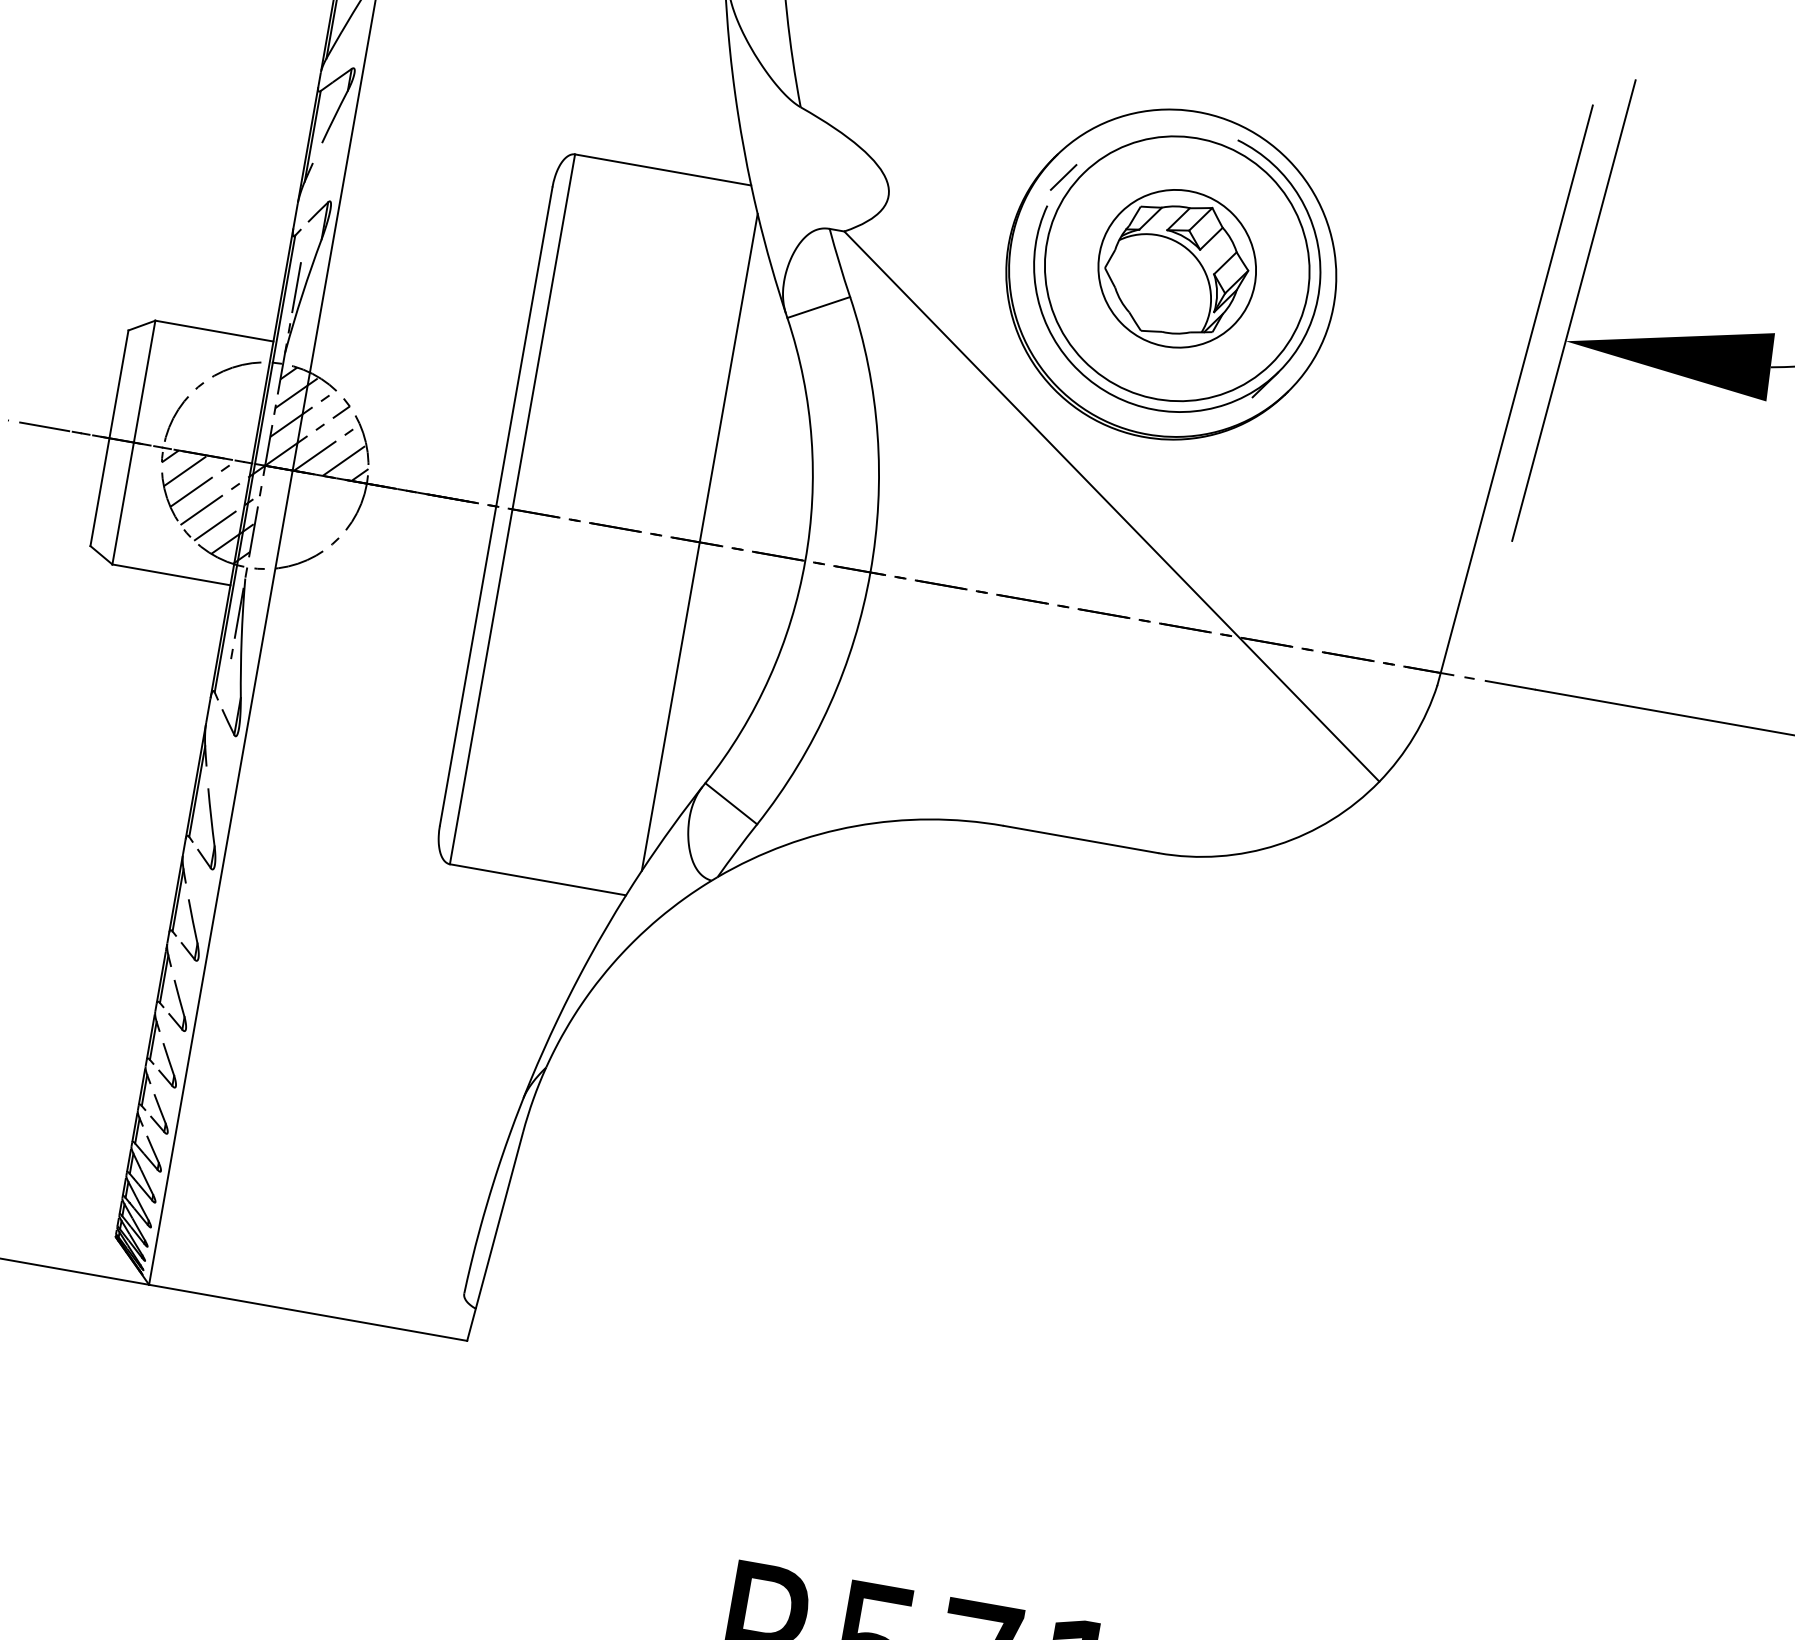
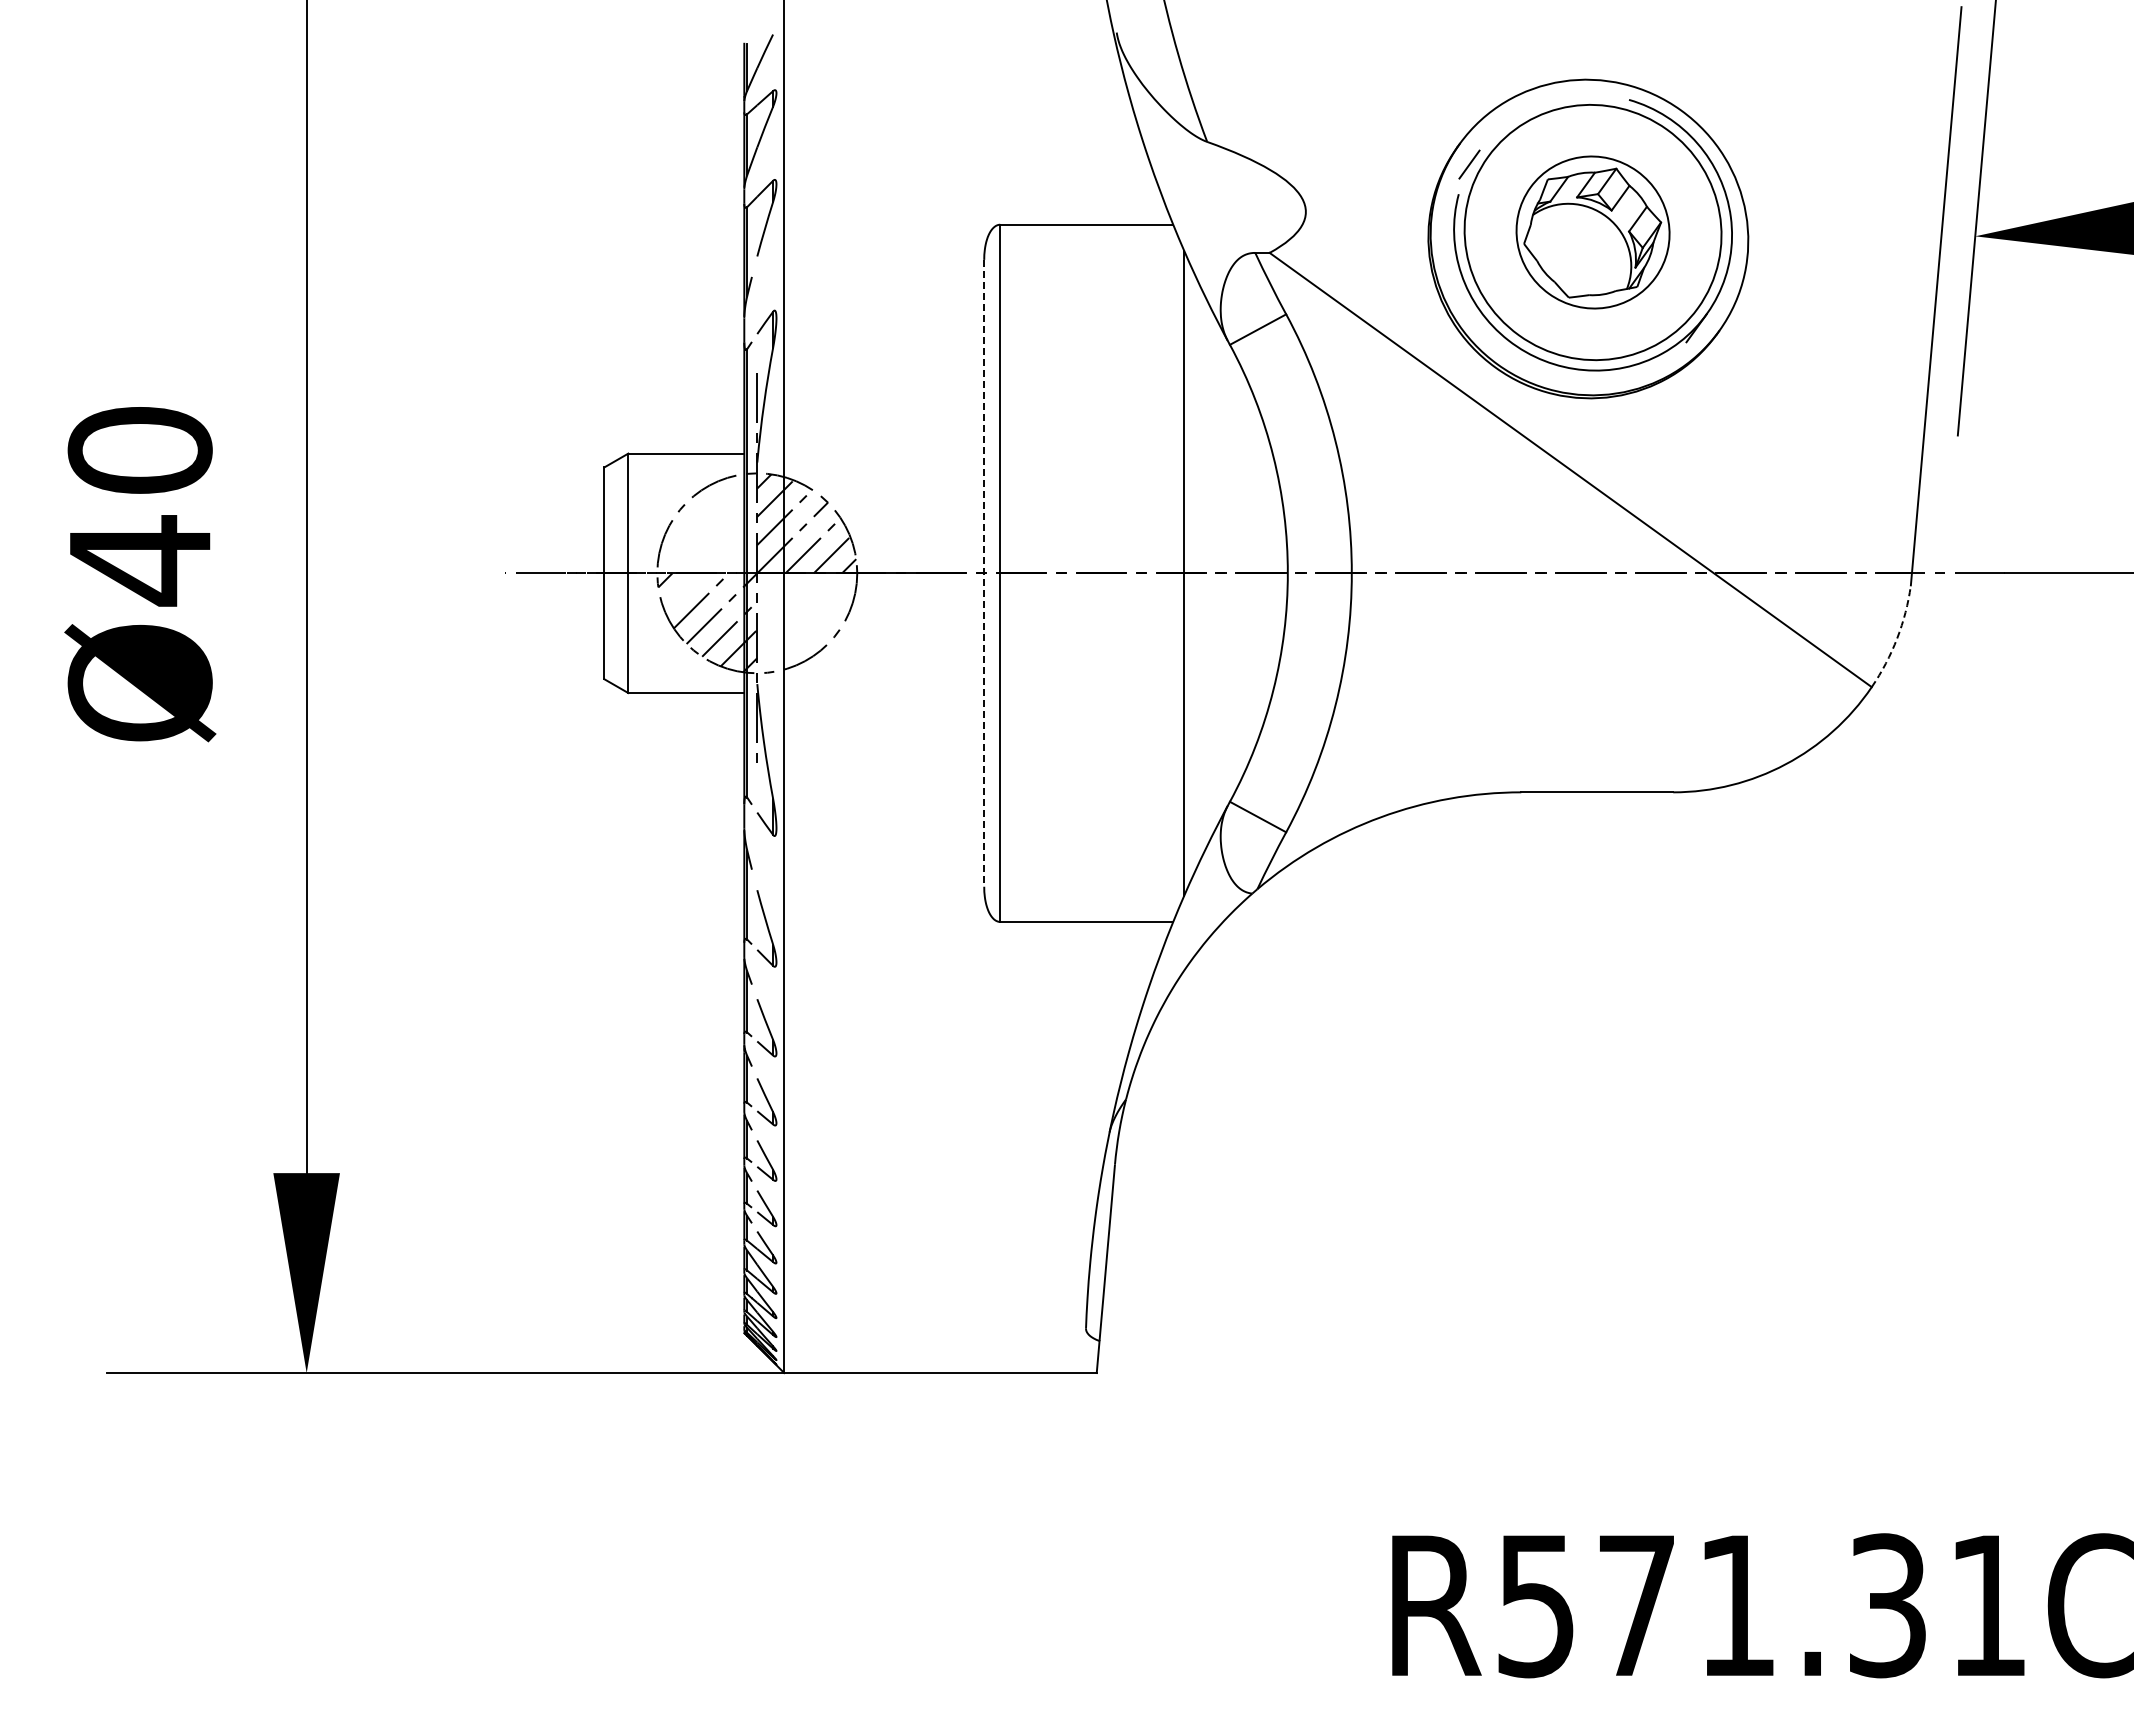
line: (185, 470) -> (682, 591), removed
line: (496, 506) -> (984, 573), solid -> dashed
arc: (1414, 736) -> (1897, 638), solid -> dashed

